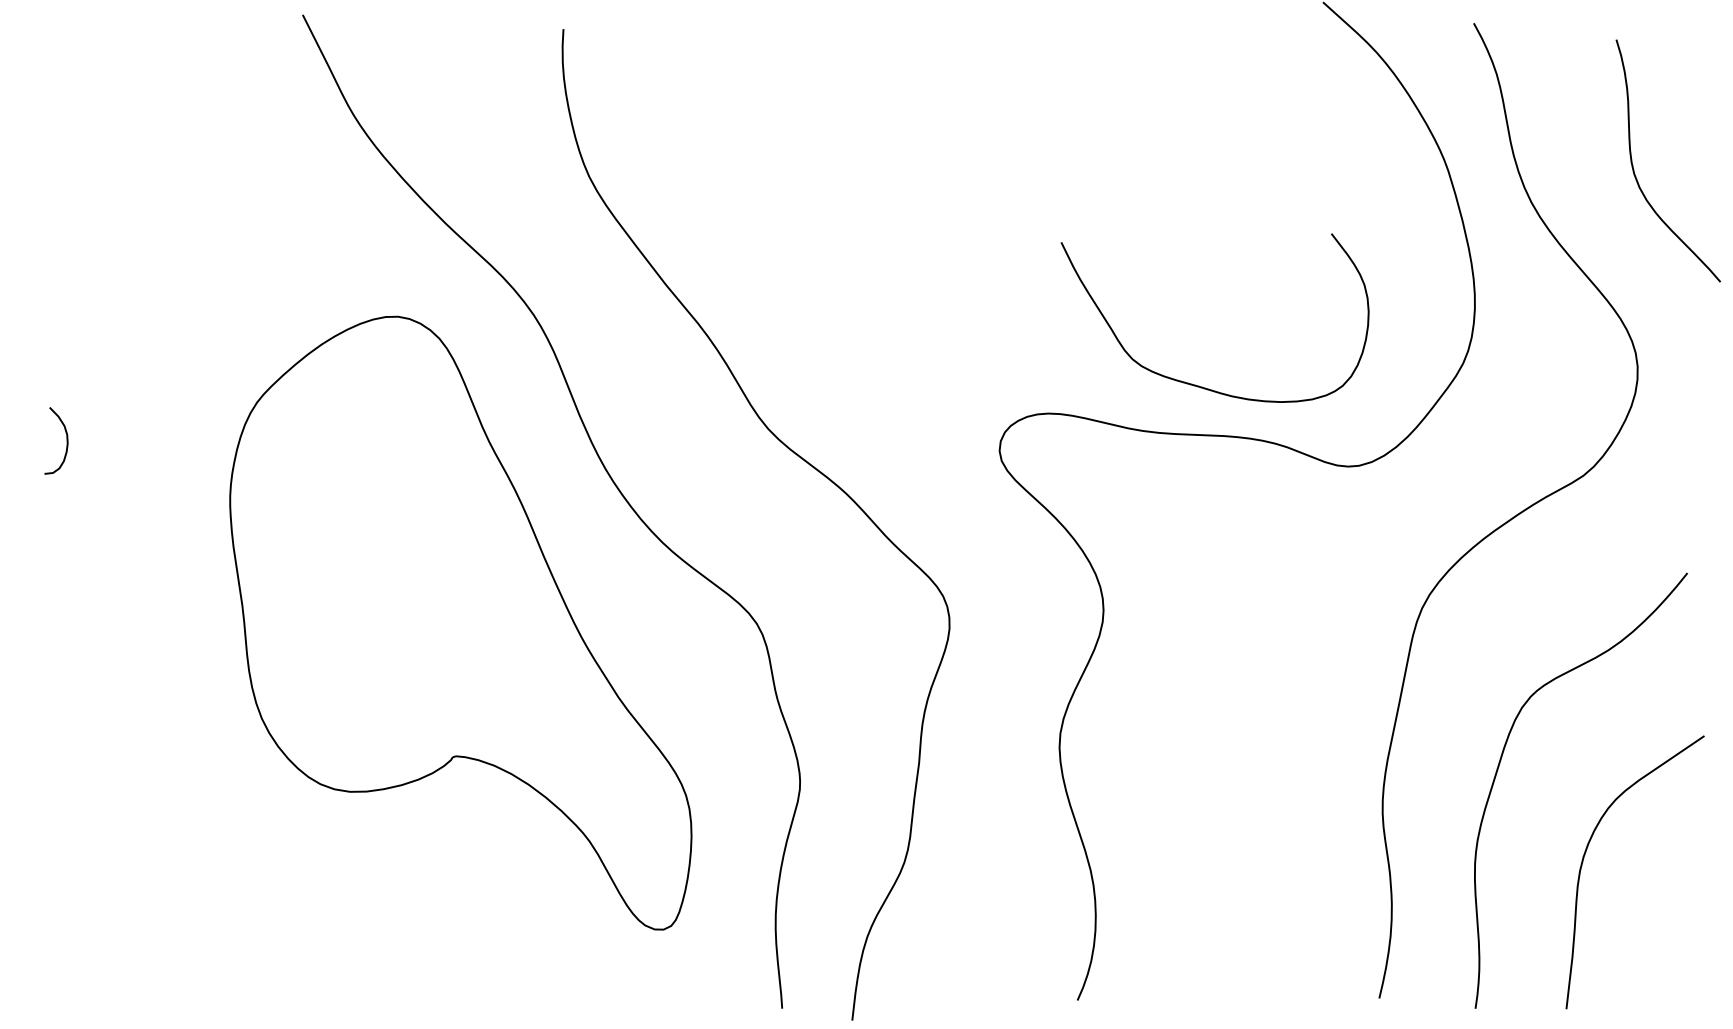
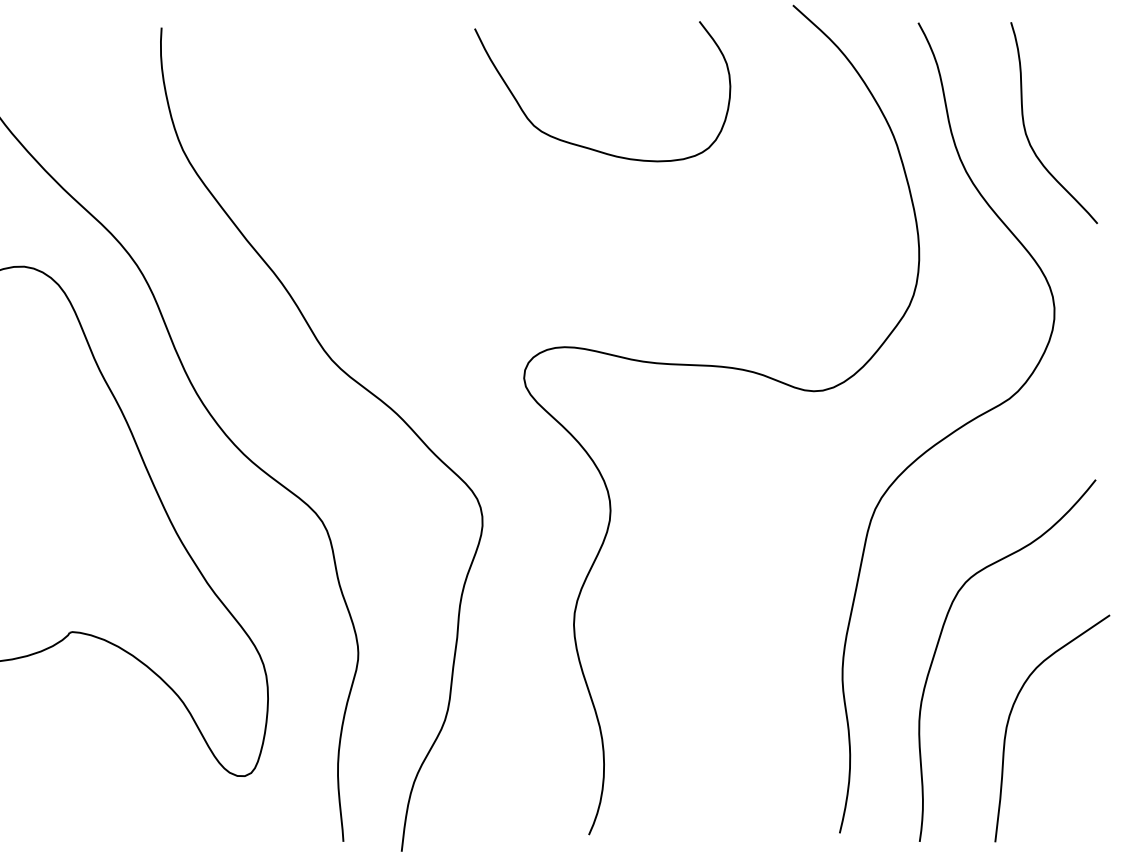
curve: (1634, 169) -> (1026, 130), moved
curve: (1192, 383) -> (583, 145), moved

